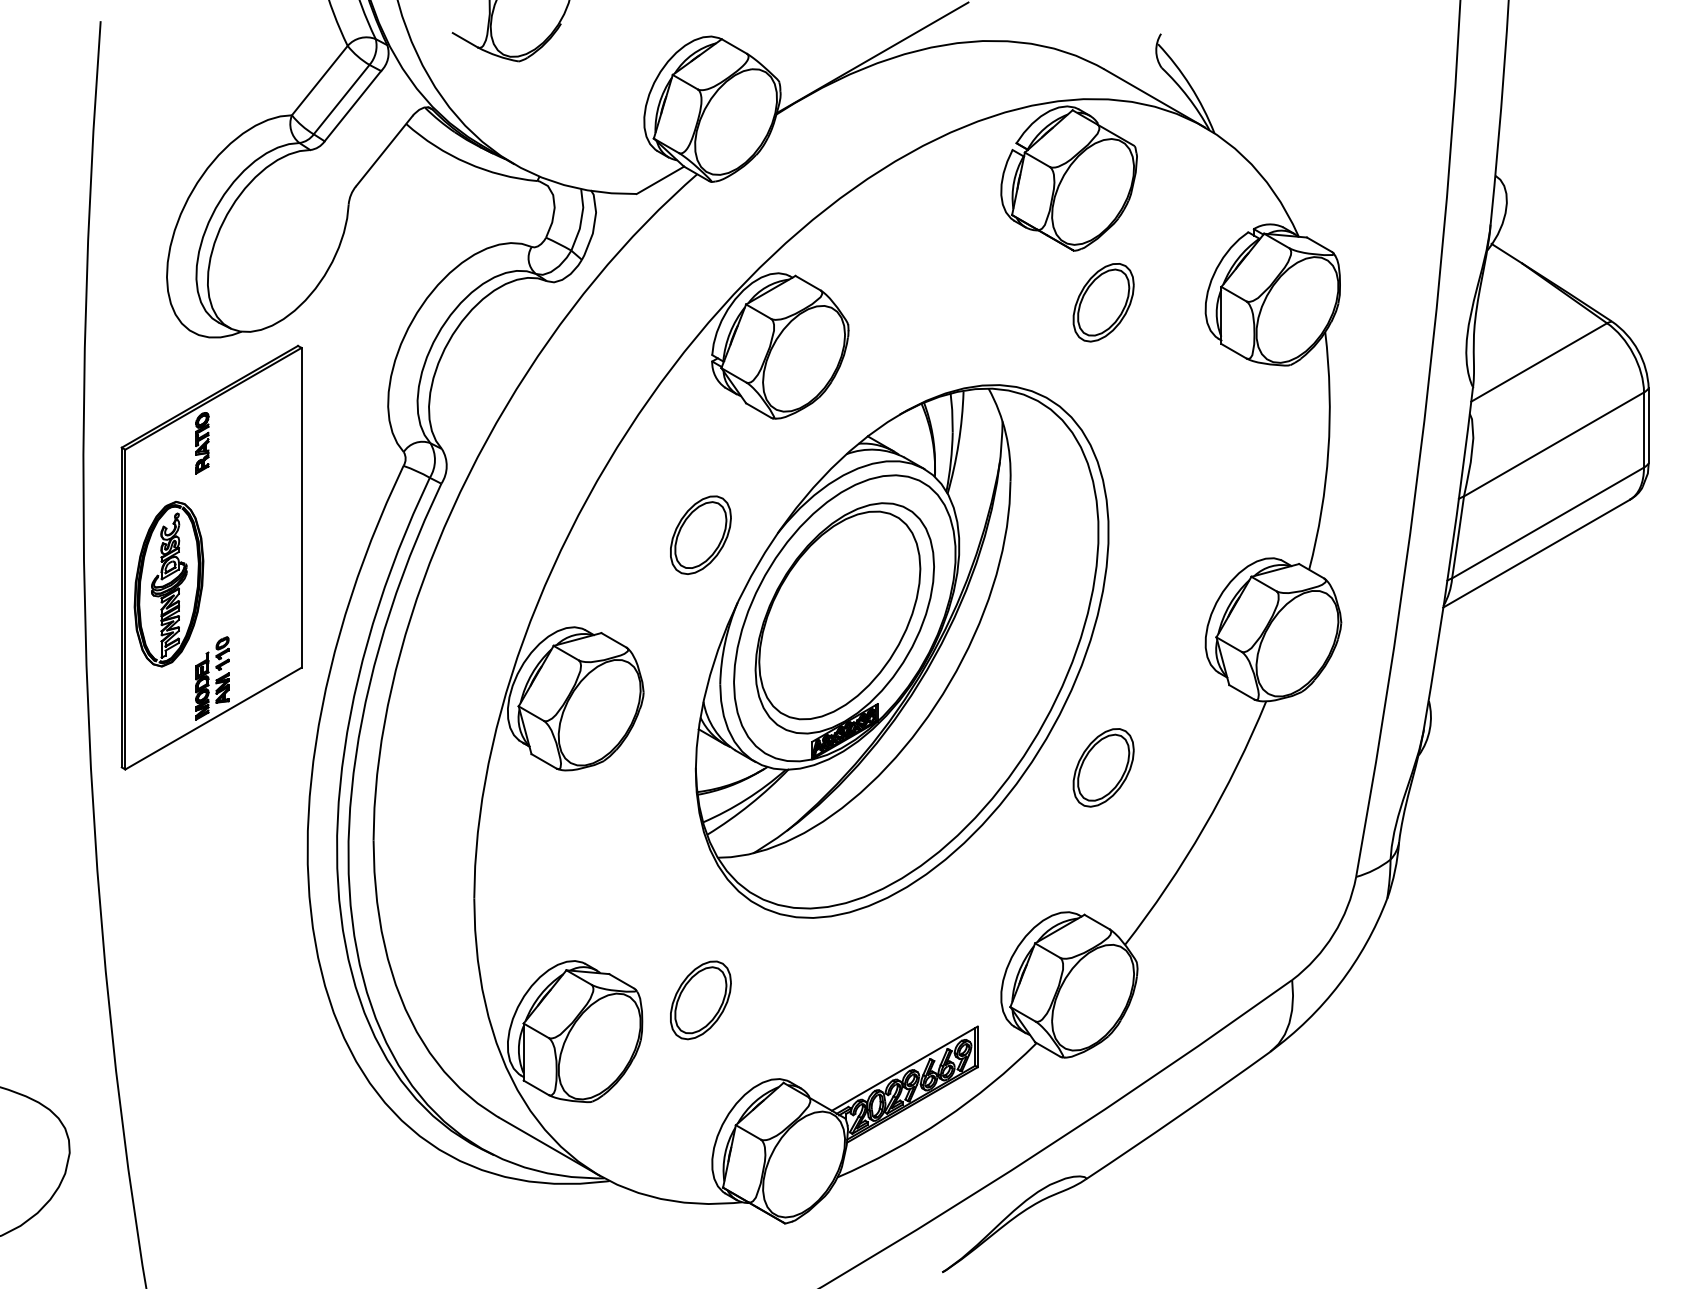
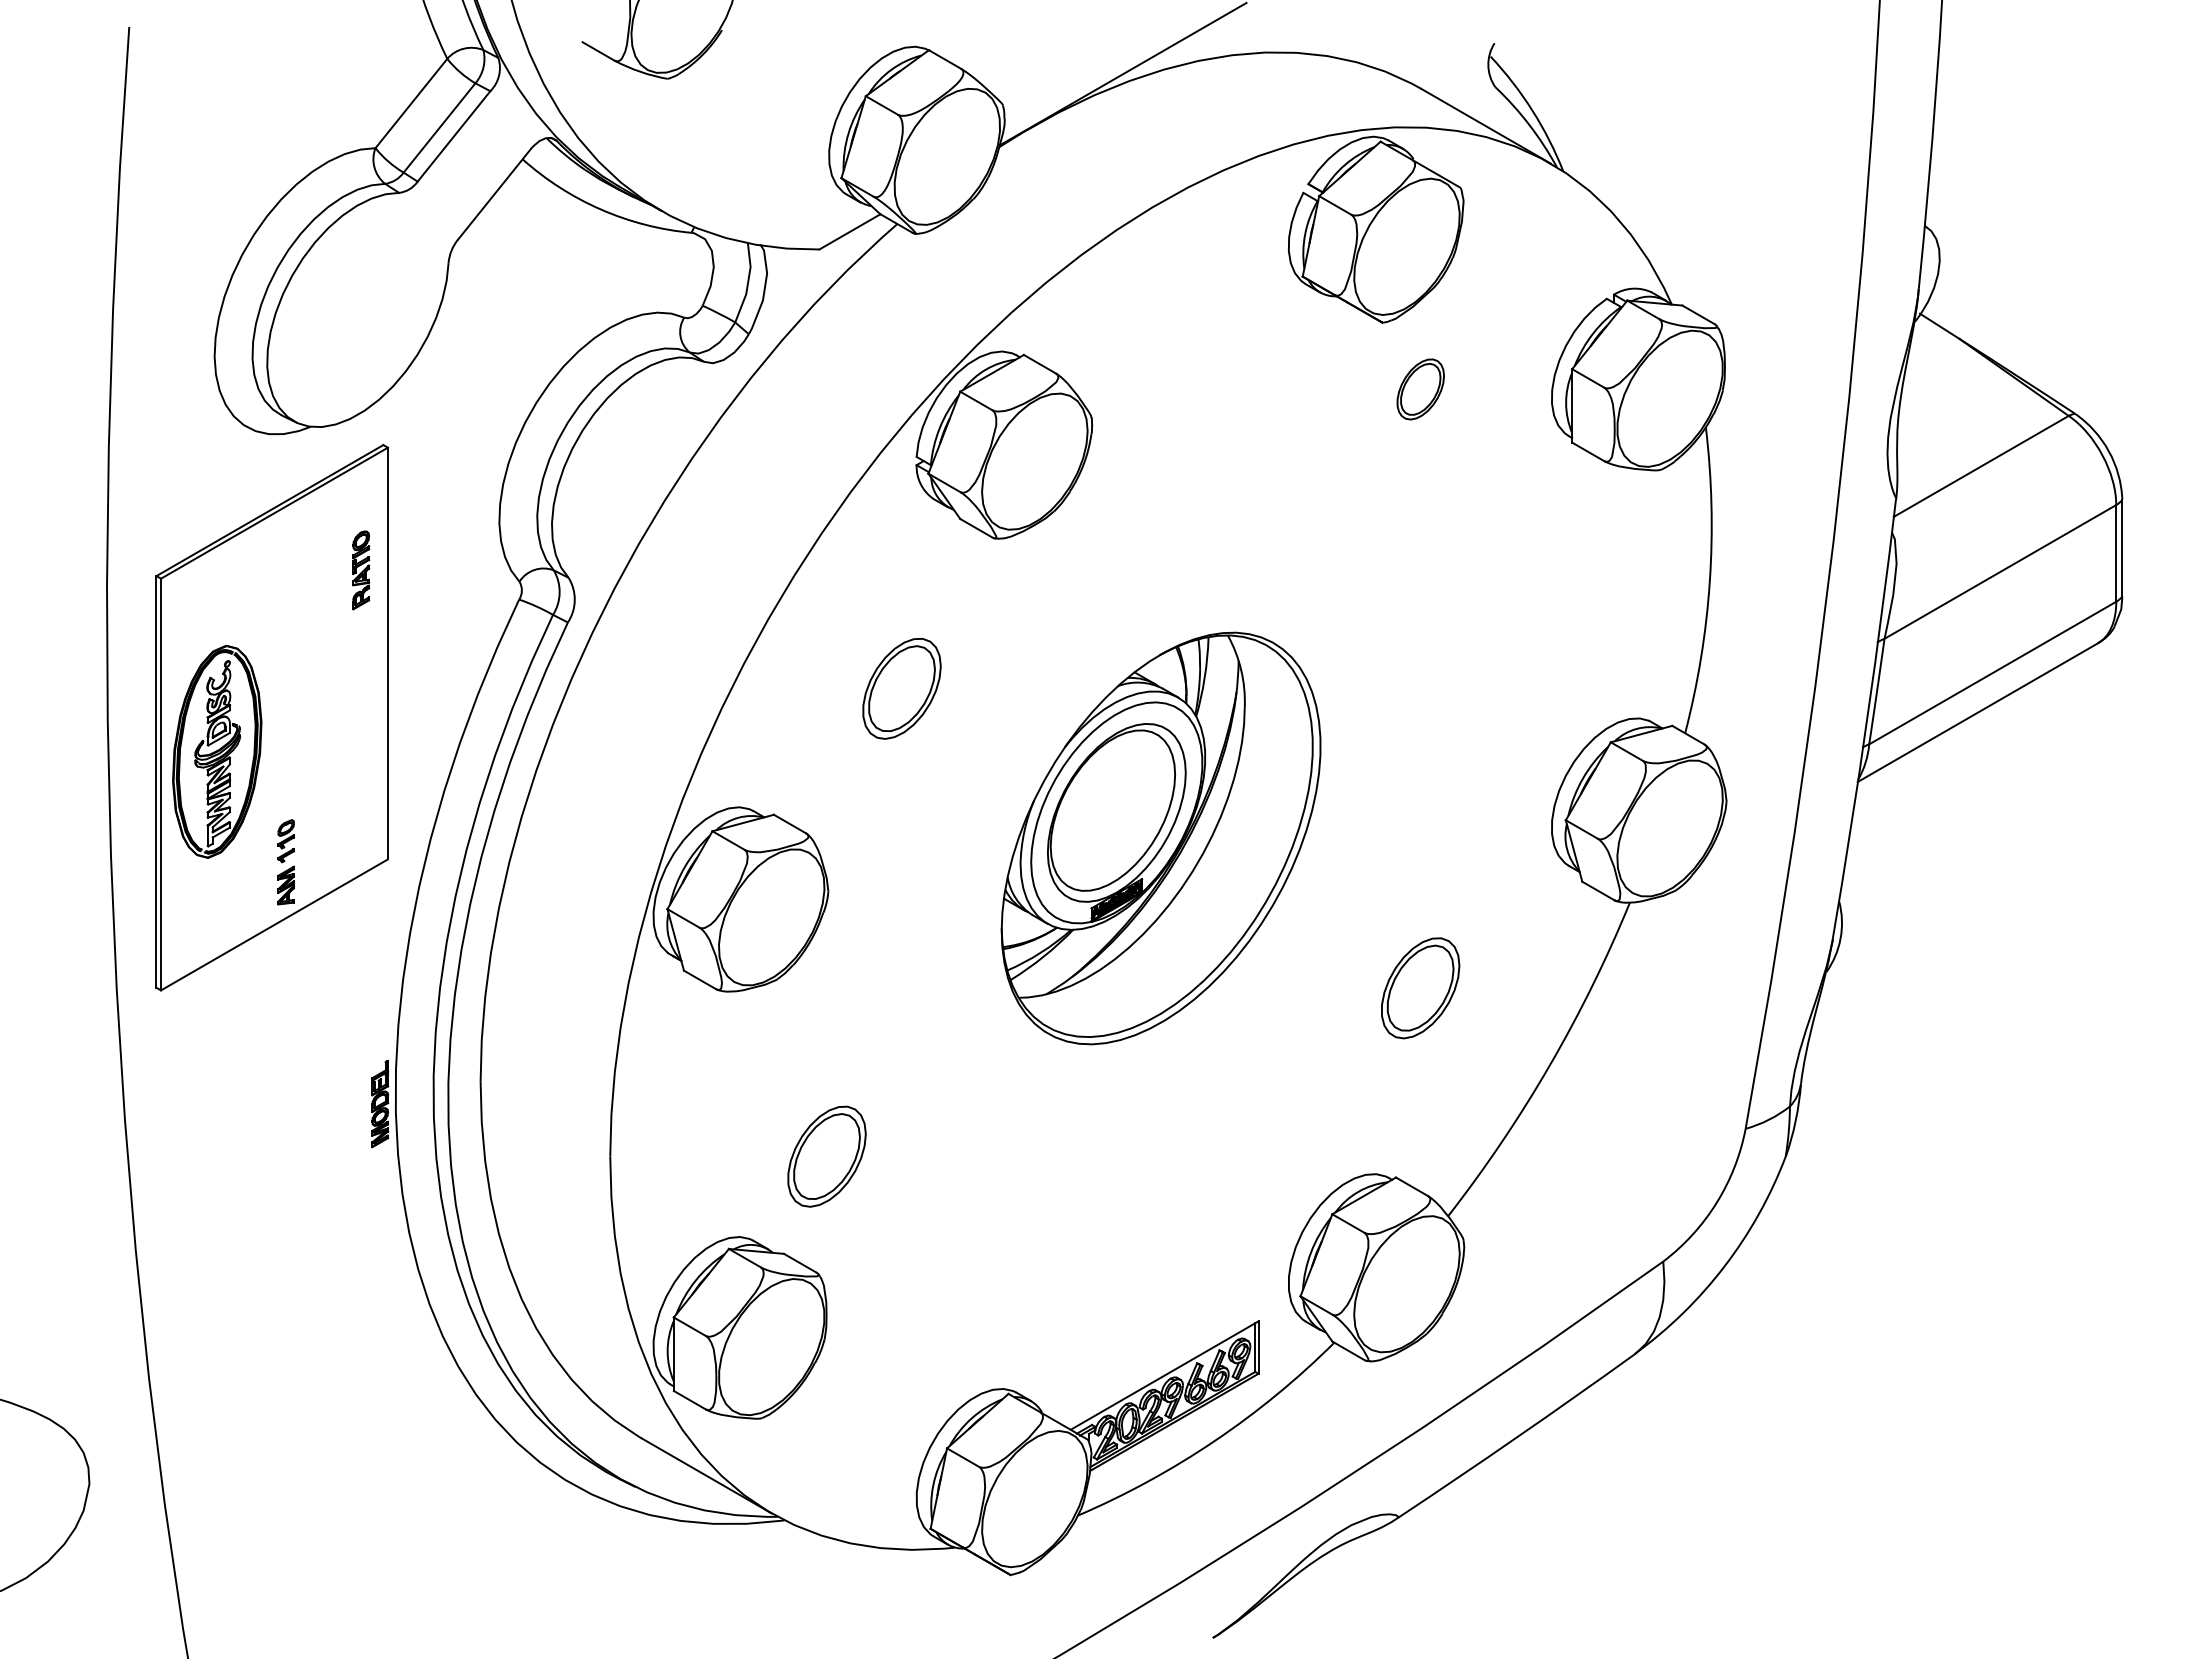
part: (1103, 302) -> (1420, 389), size x0.6
part: (202, 443) -> (361, 570), moved
part: (901, 651) -> (1160, 838), size x0.6
part: (202, 685) -> (380, 1103), moved
part: (700, 1000) -> (826, 1156), moved

